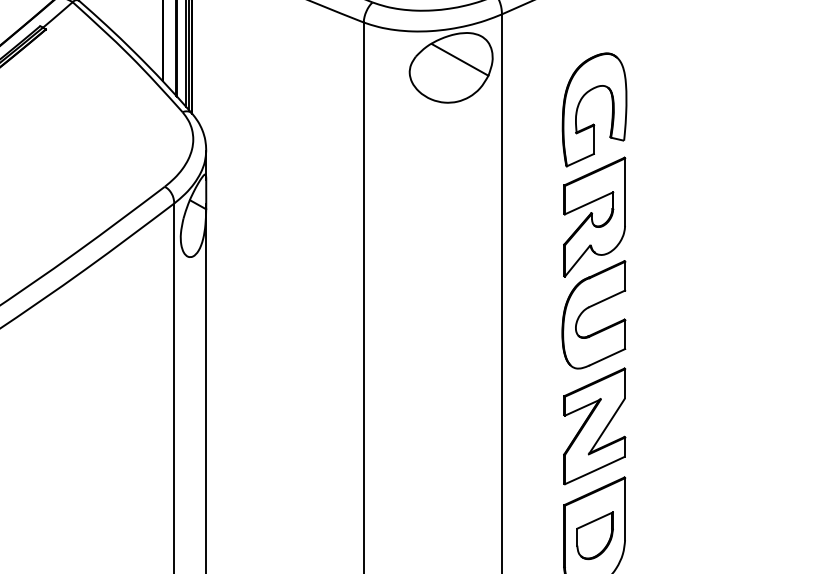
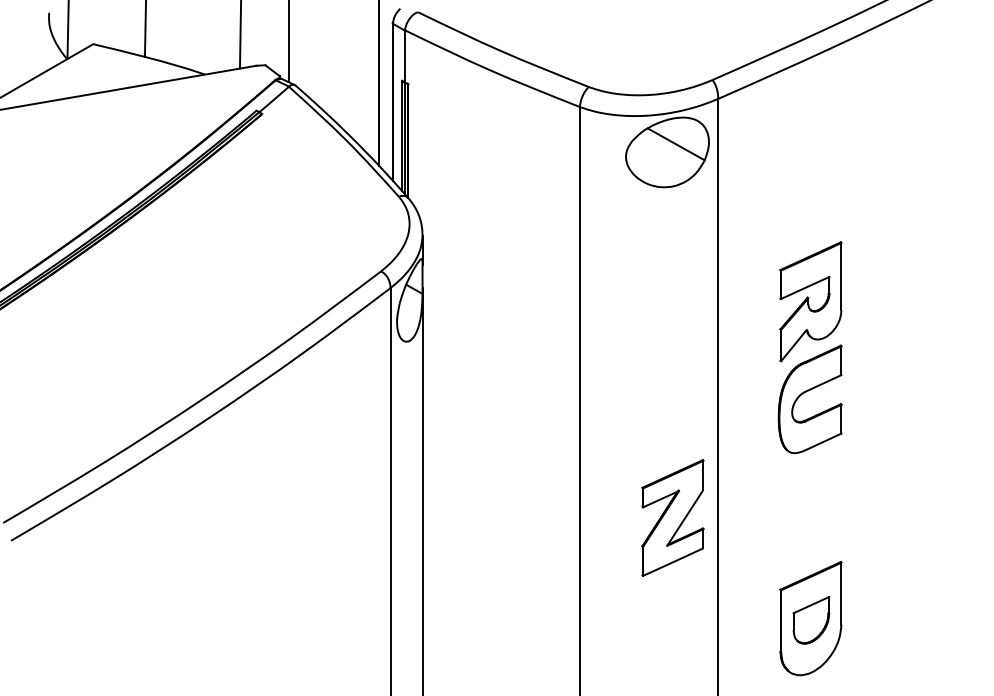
part: (594, 123) -> (810, 208), removed
part: (594, 425) -> (672, 517), moved

